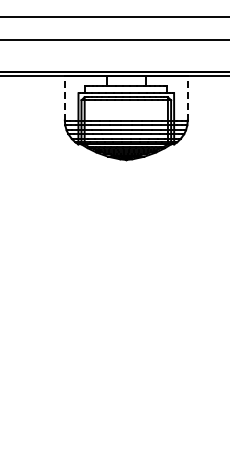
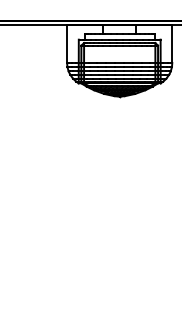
line: (64, 97) -> (66, 43), dashed -> solid
line: (187, 97) -> (172, 43), dashed -> solid

